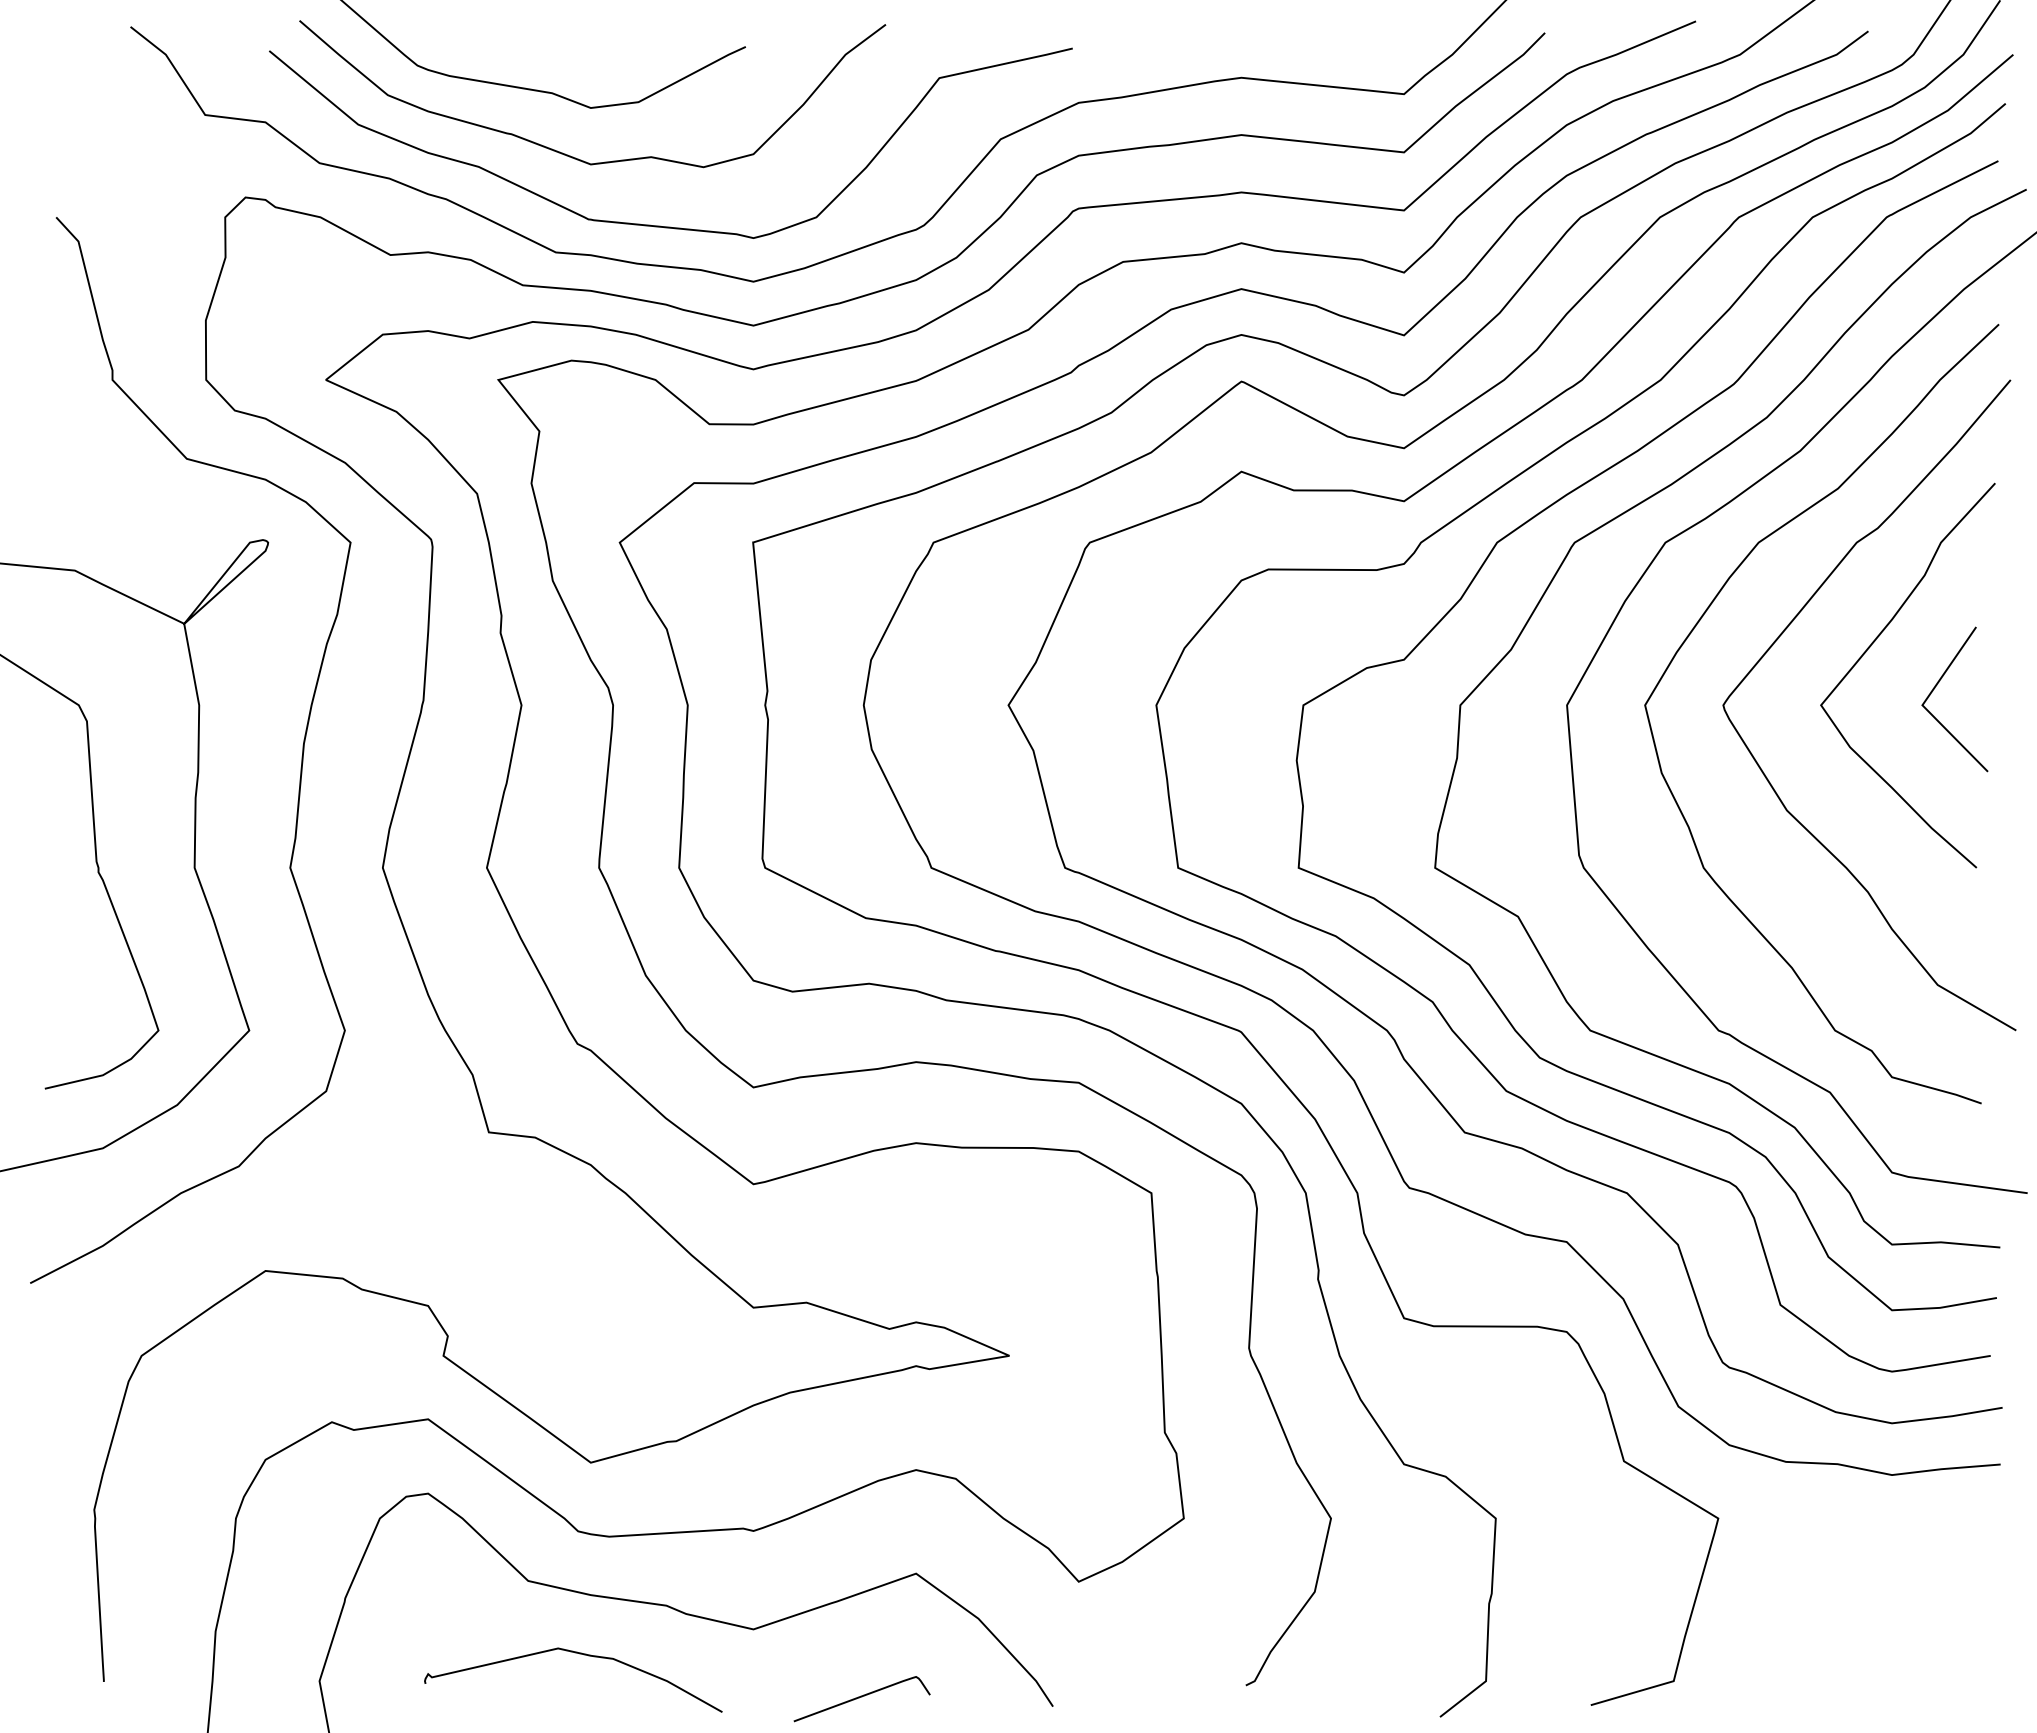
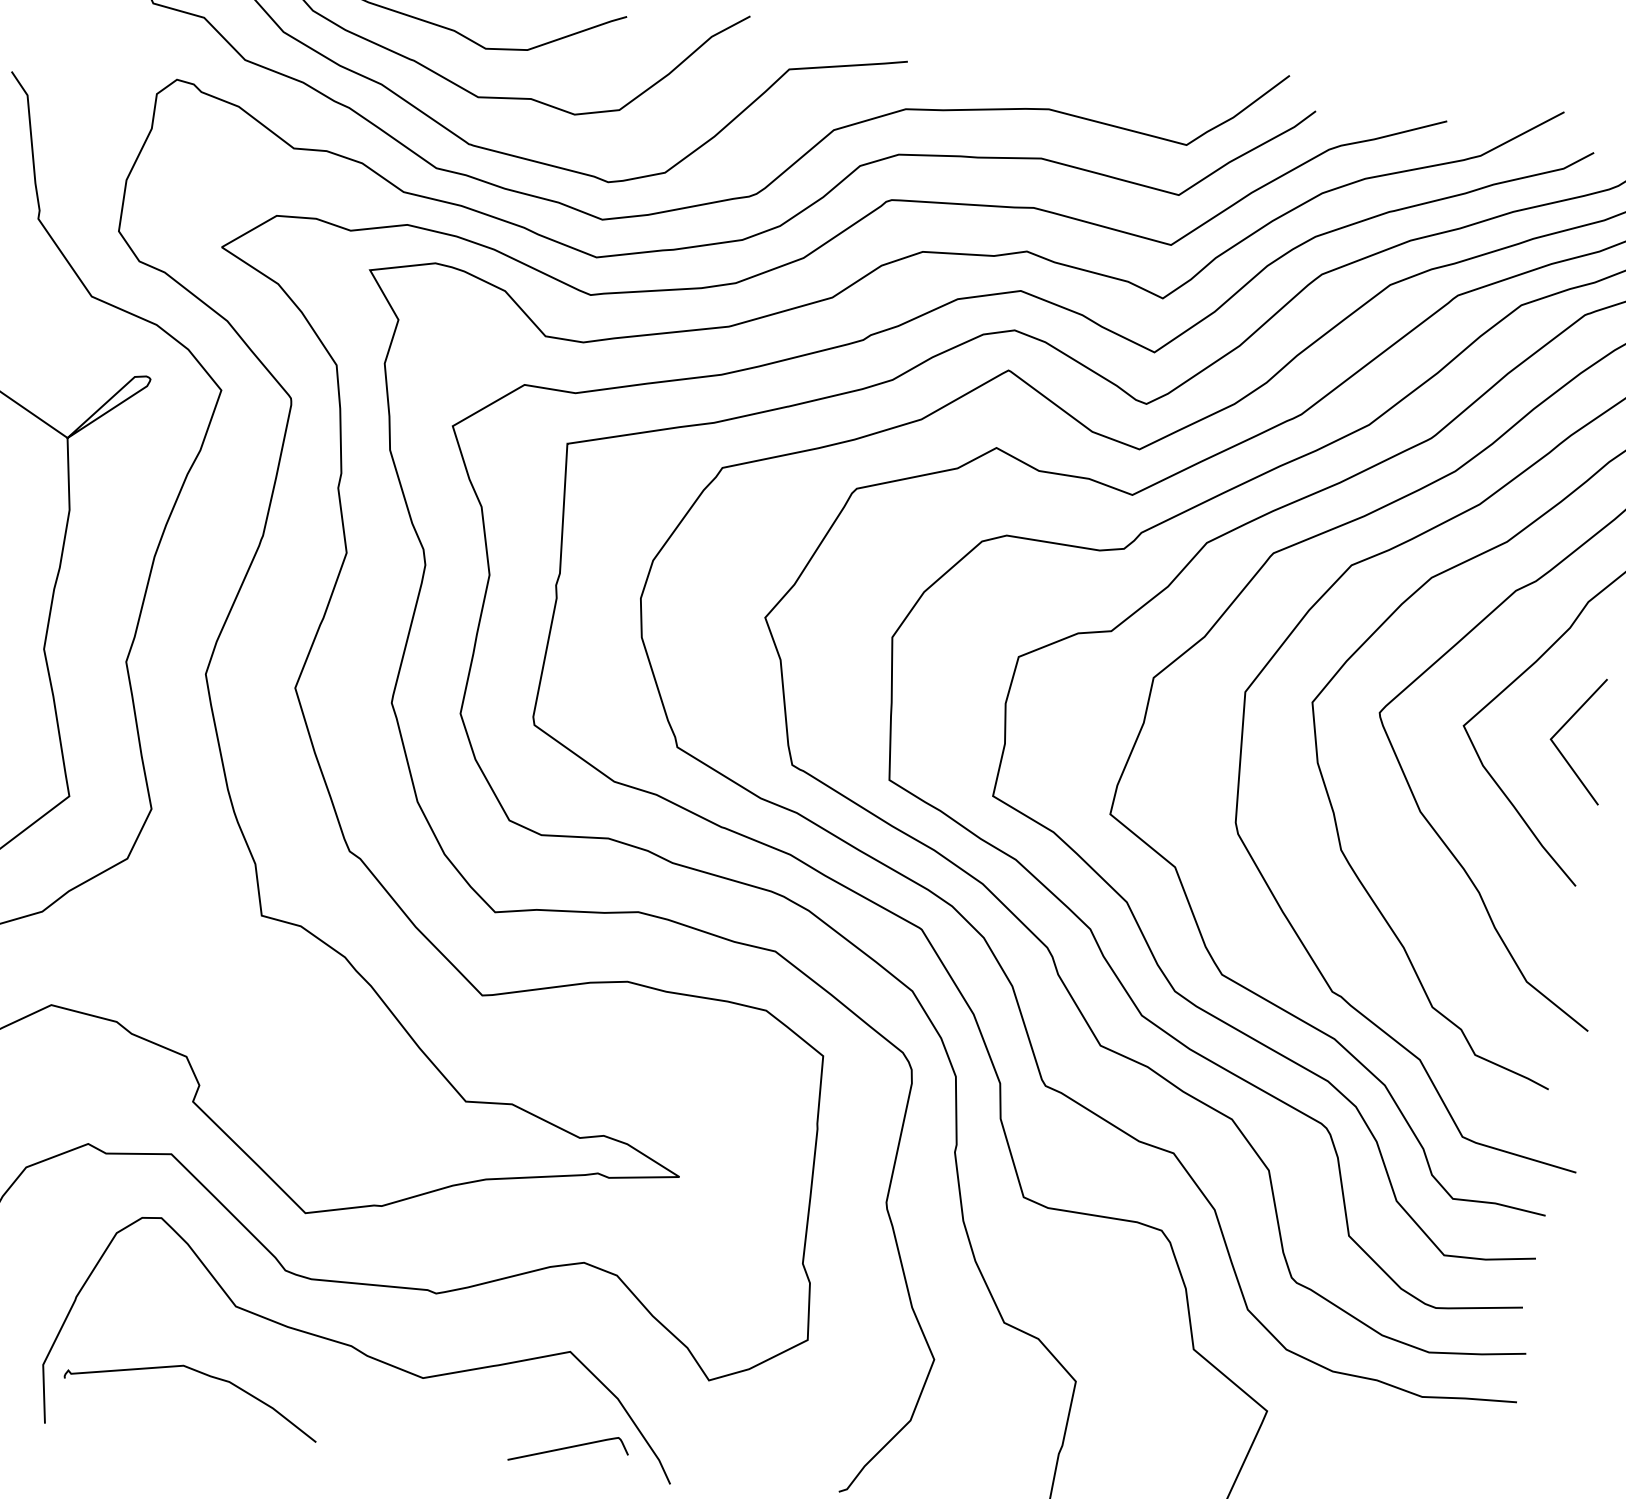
curve: (579, 1654) -> (201, 1373), moved
curve: (861, 1697) -> (568, 1448), moved

